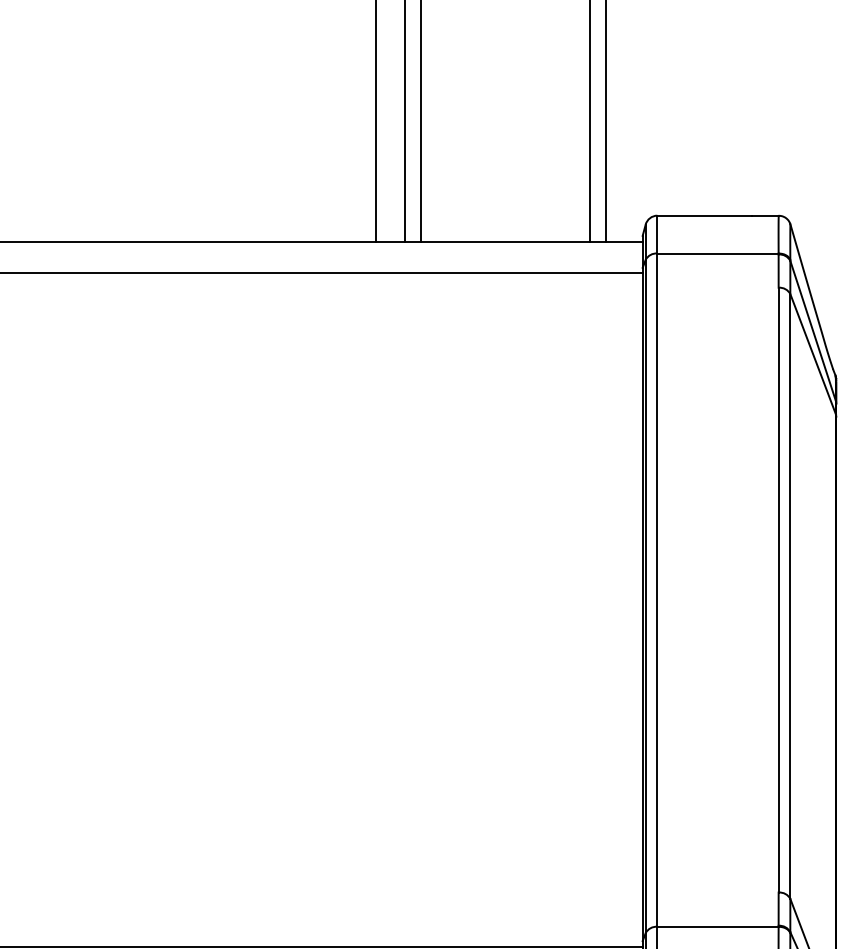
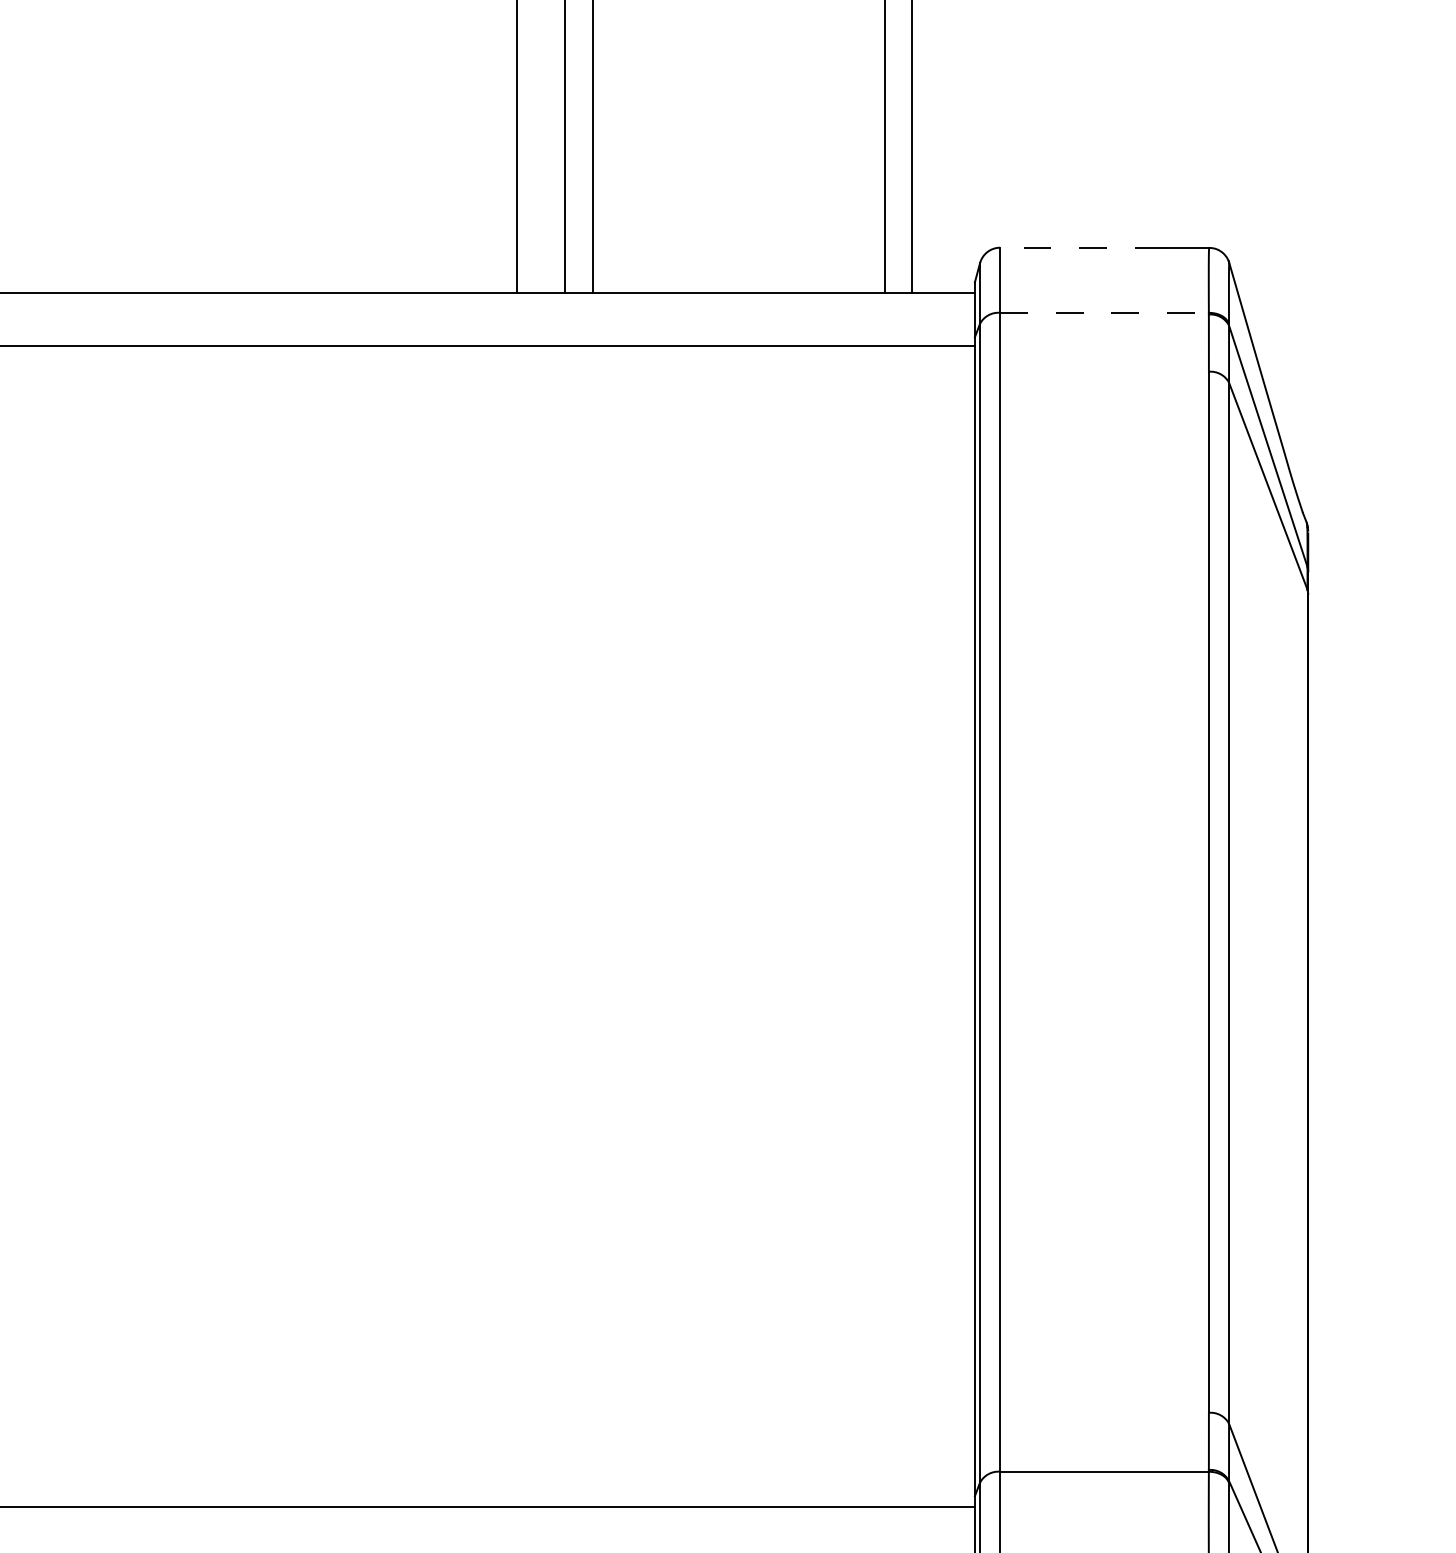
line: (704, 215) -> (1081, 247), solid -> dashed
line: (718, 253) -> (1105, 312), solid -> dashed

